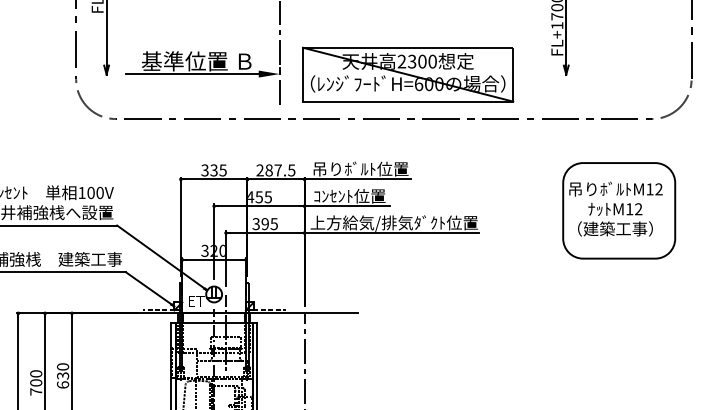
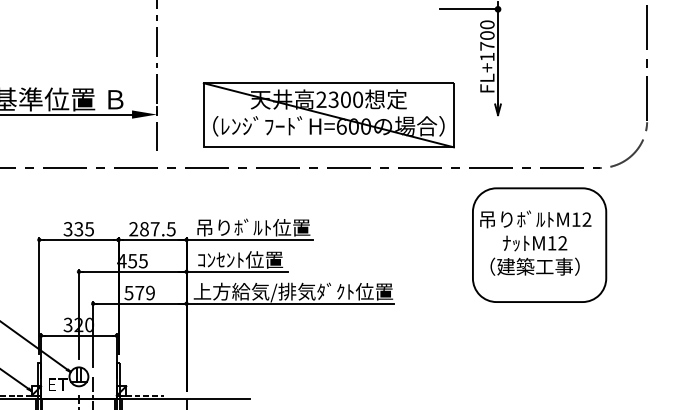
part: (408, 74) -> (329, 115), moved
part: (619, 210) -> (539, 244), moved
text: (265, 224) -> (140, 293), 395 -> 579

